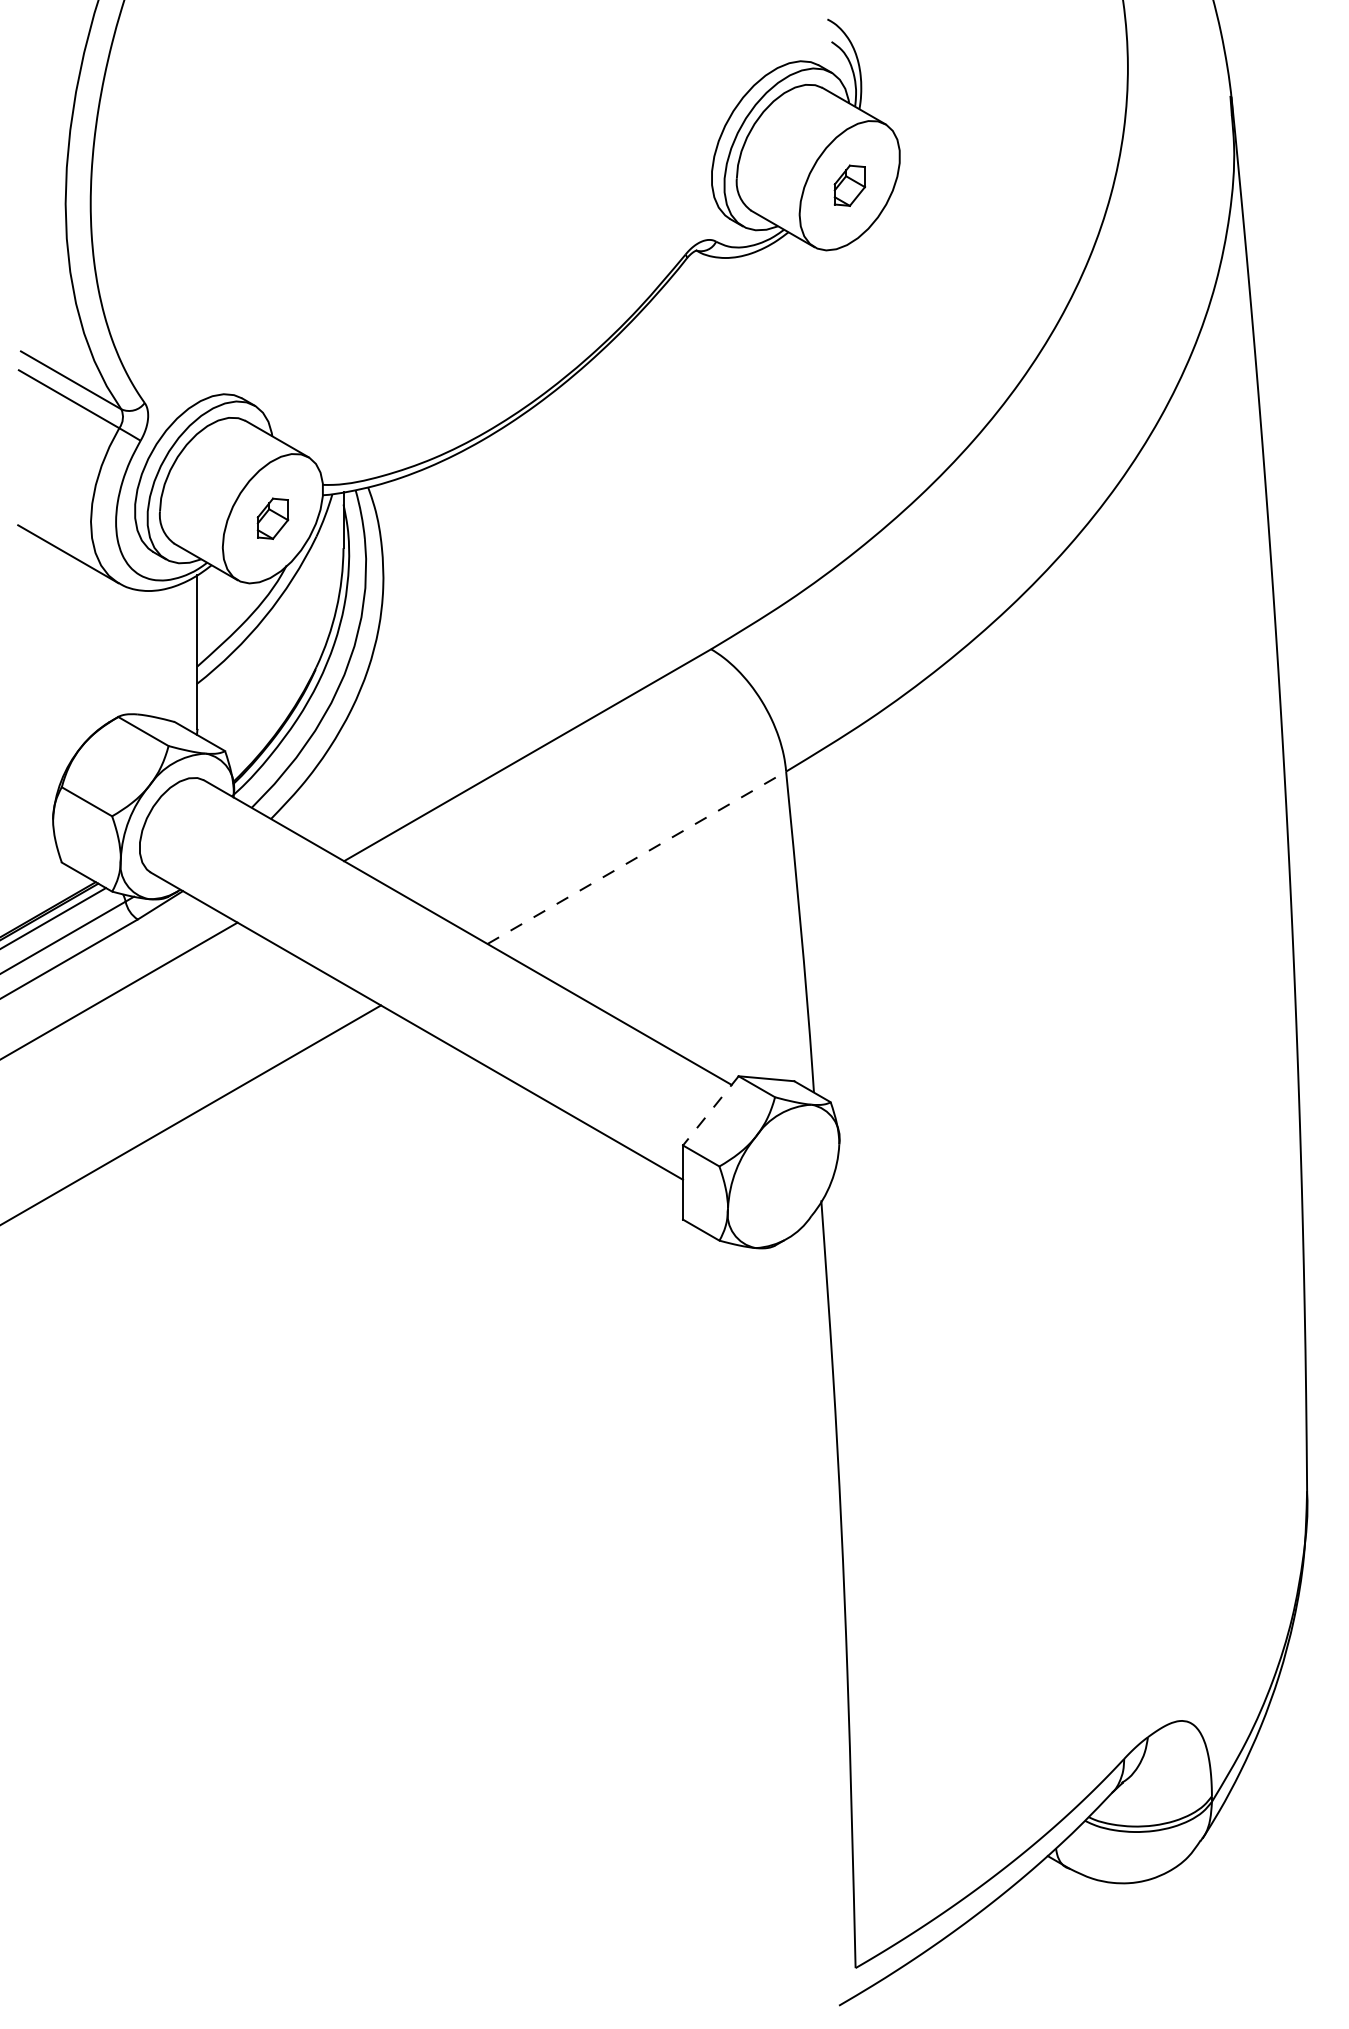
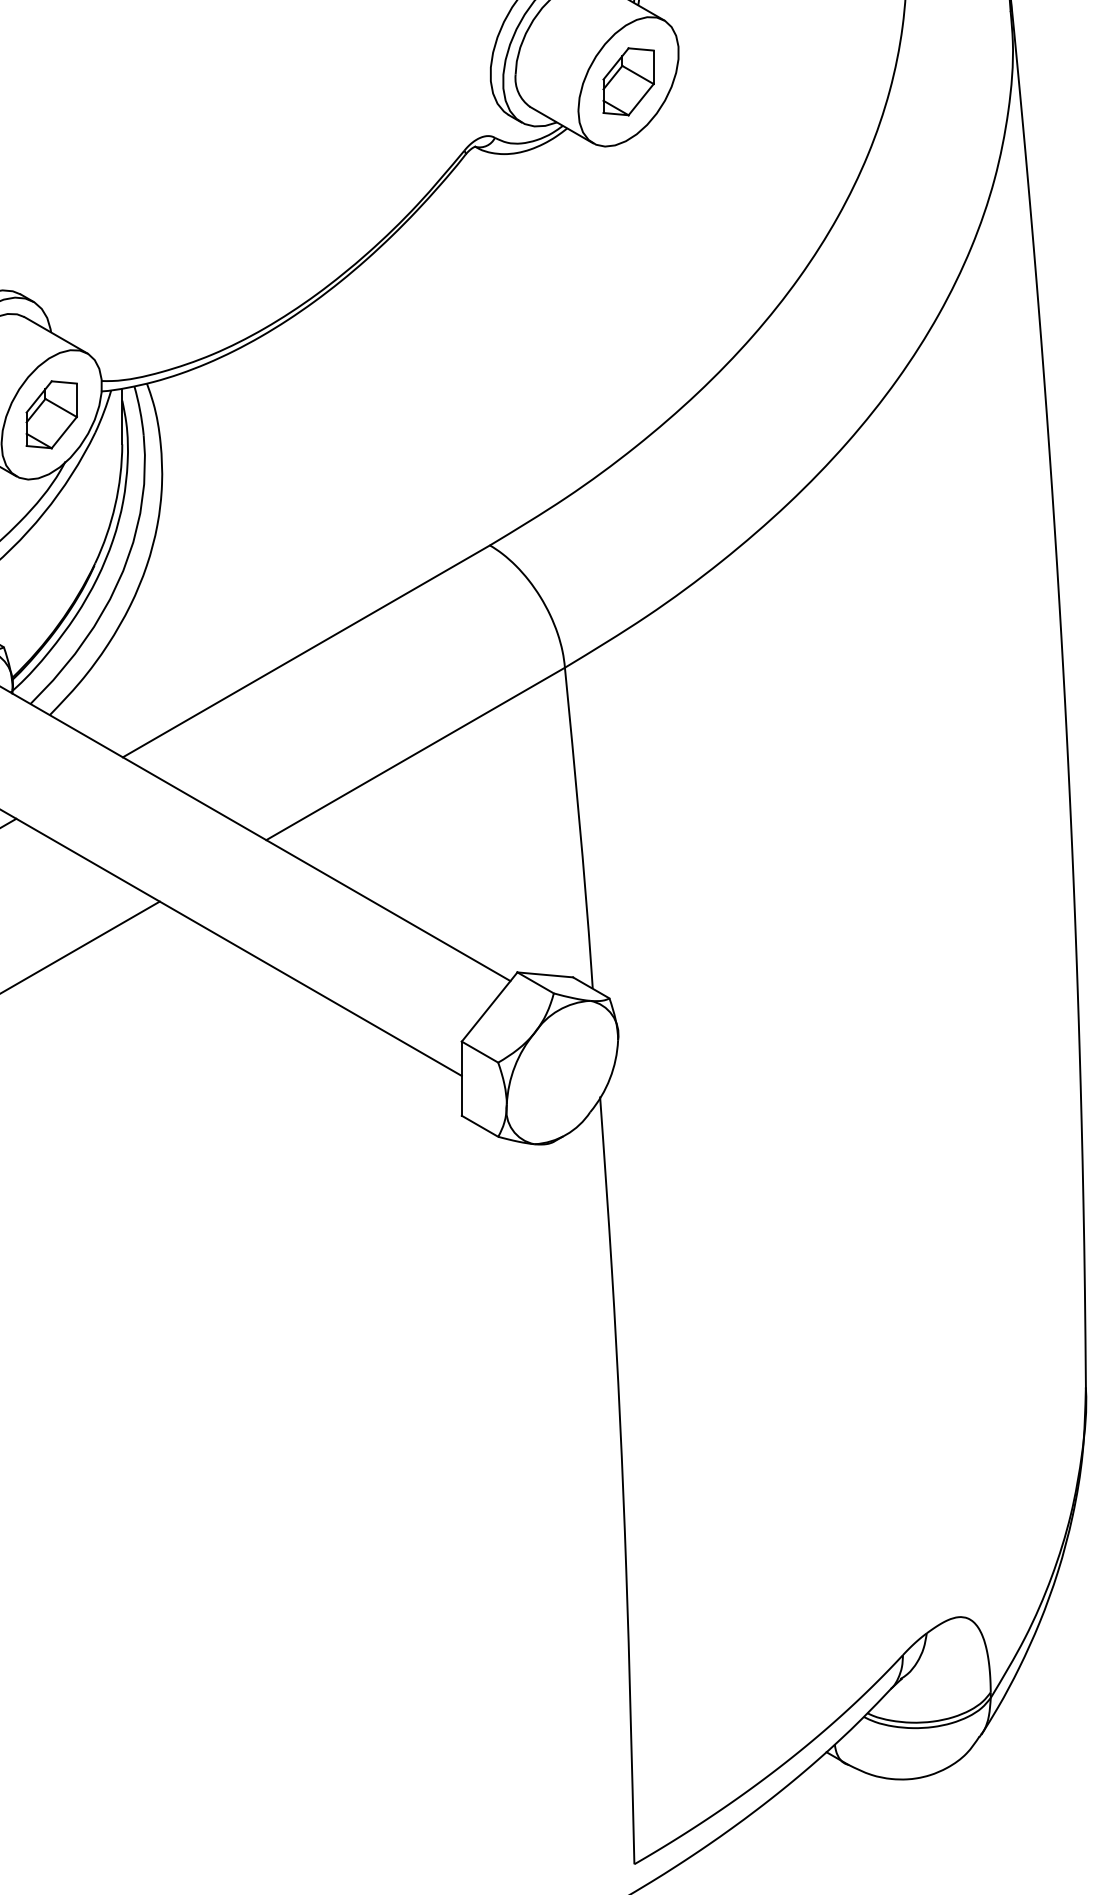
part: (849, 185) -> (628, 81), size x1.67
part: (272, 518) -> (51, 414), size x1.67
line: (637, 857) -> (416, 753), dashed -> solid
line: (710, 1111) -> (489, 1007), dashed -> solid

